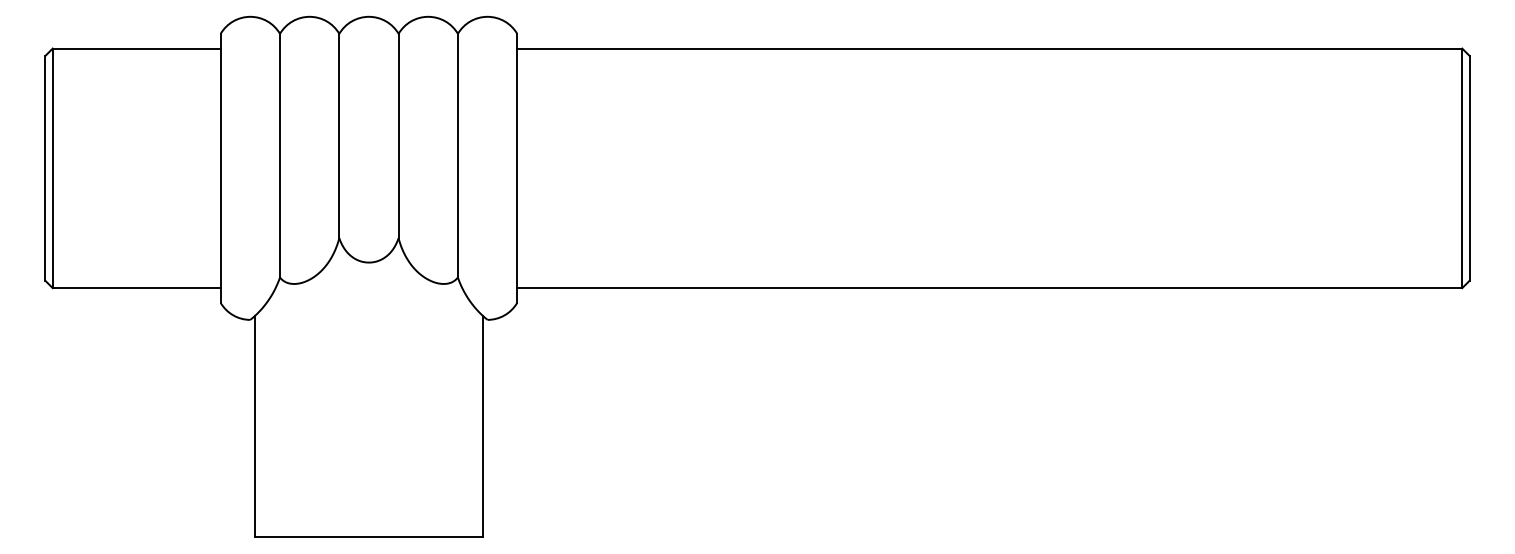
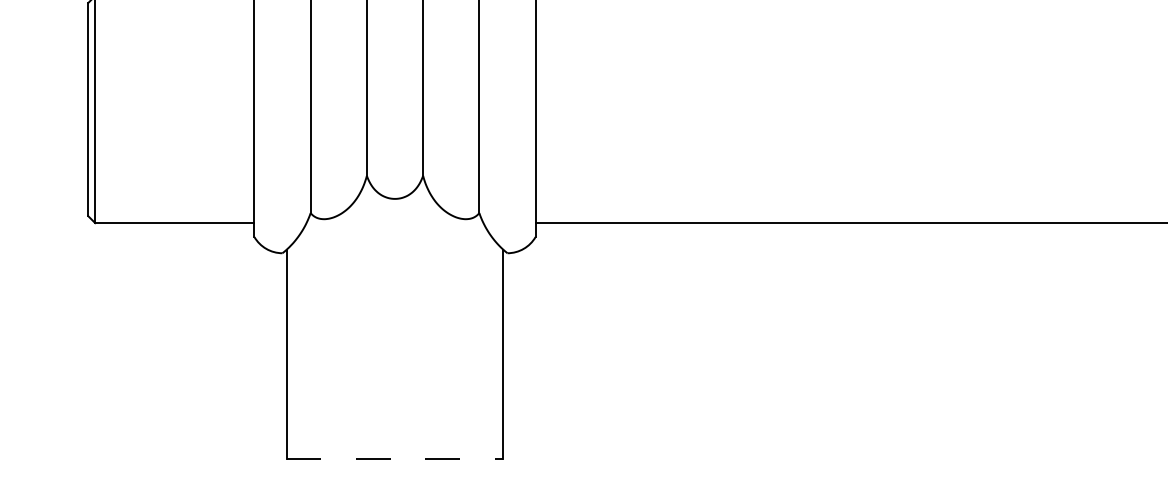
line: (369, 537) -> (395, 459), solid -> dashed

